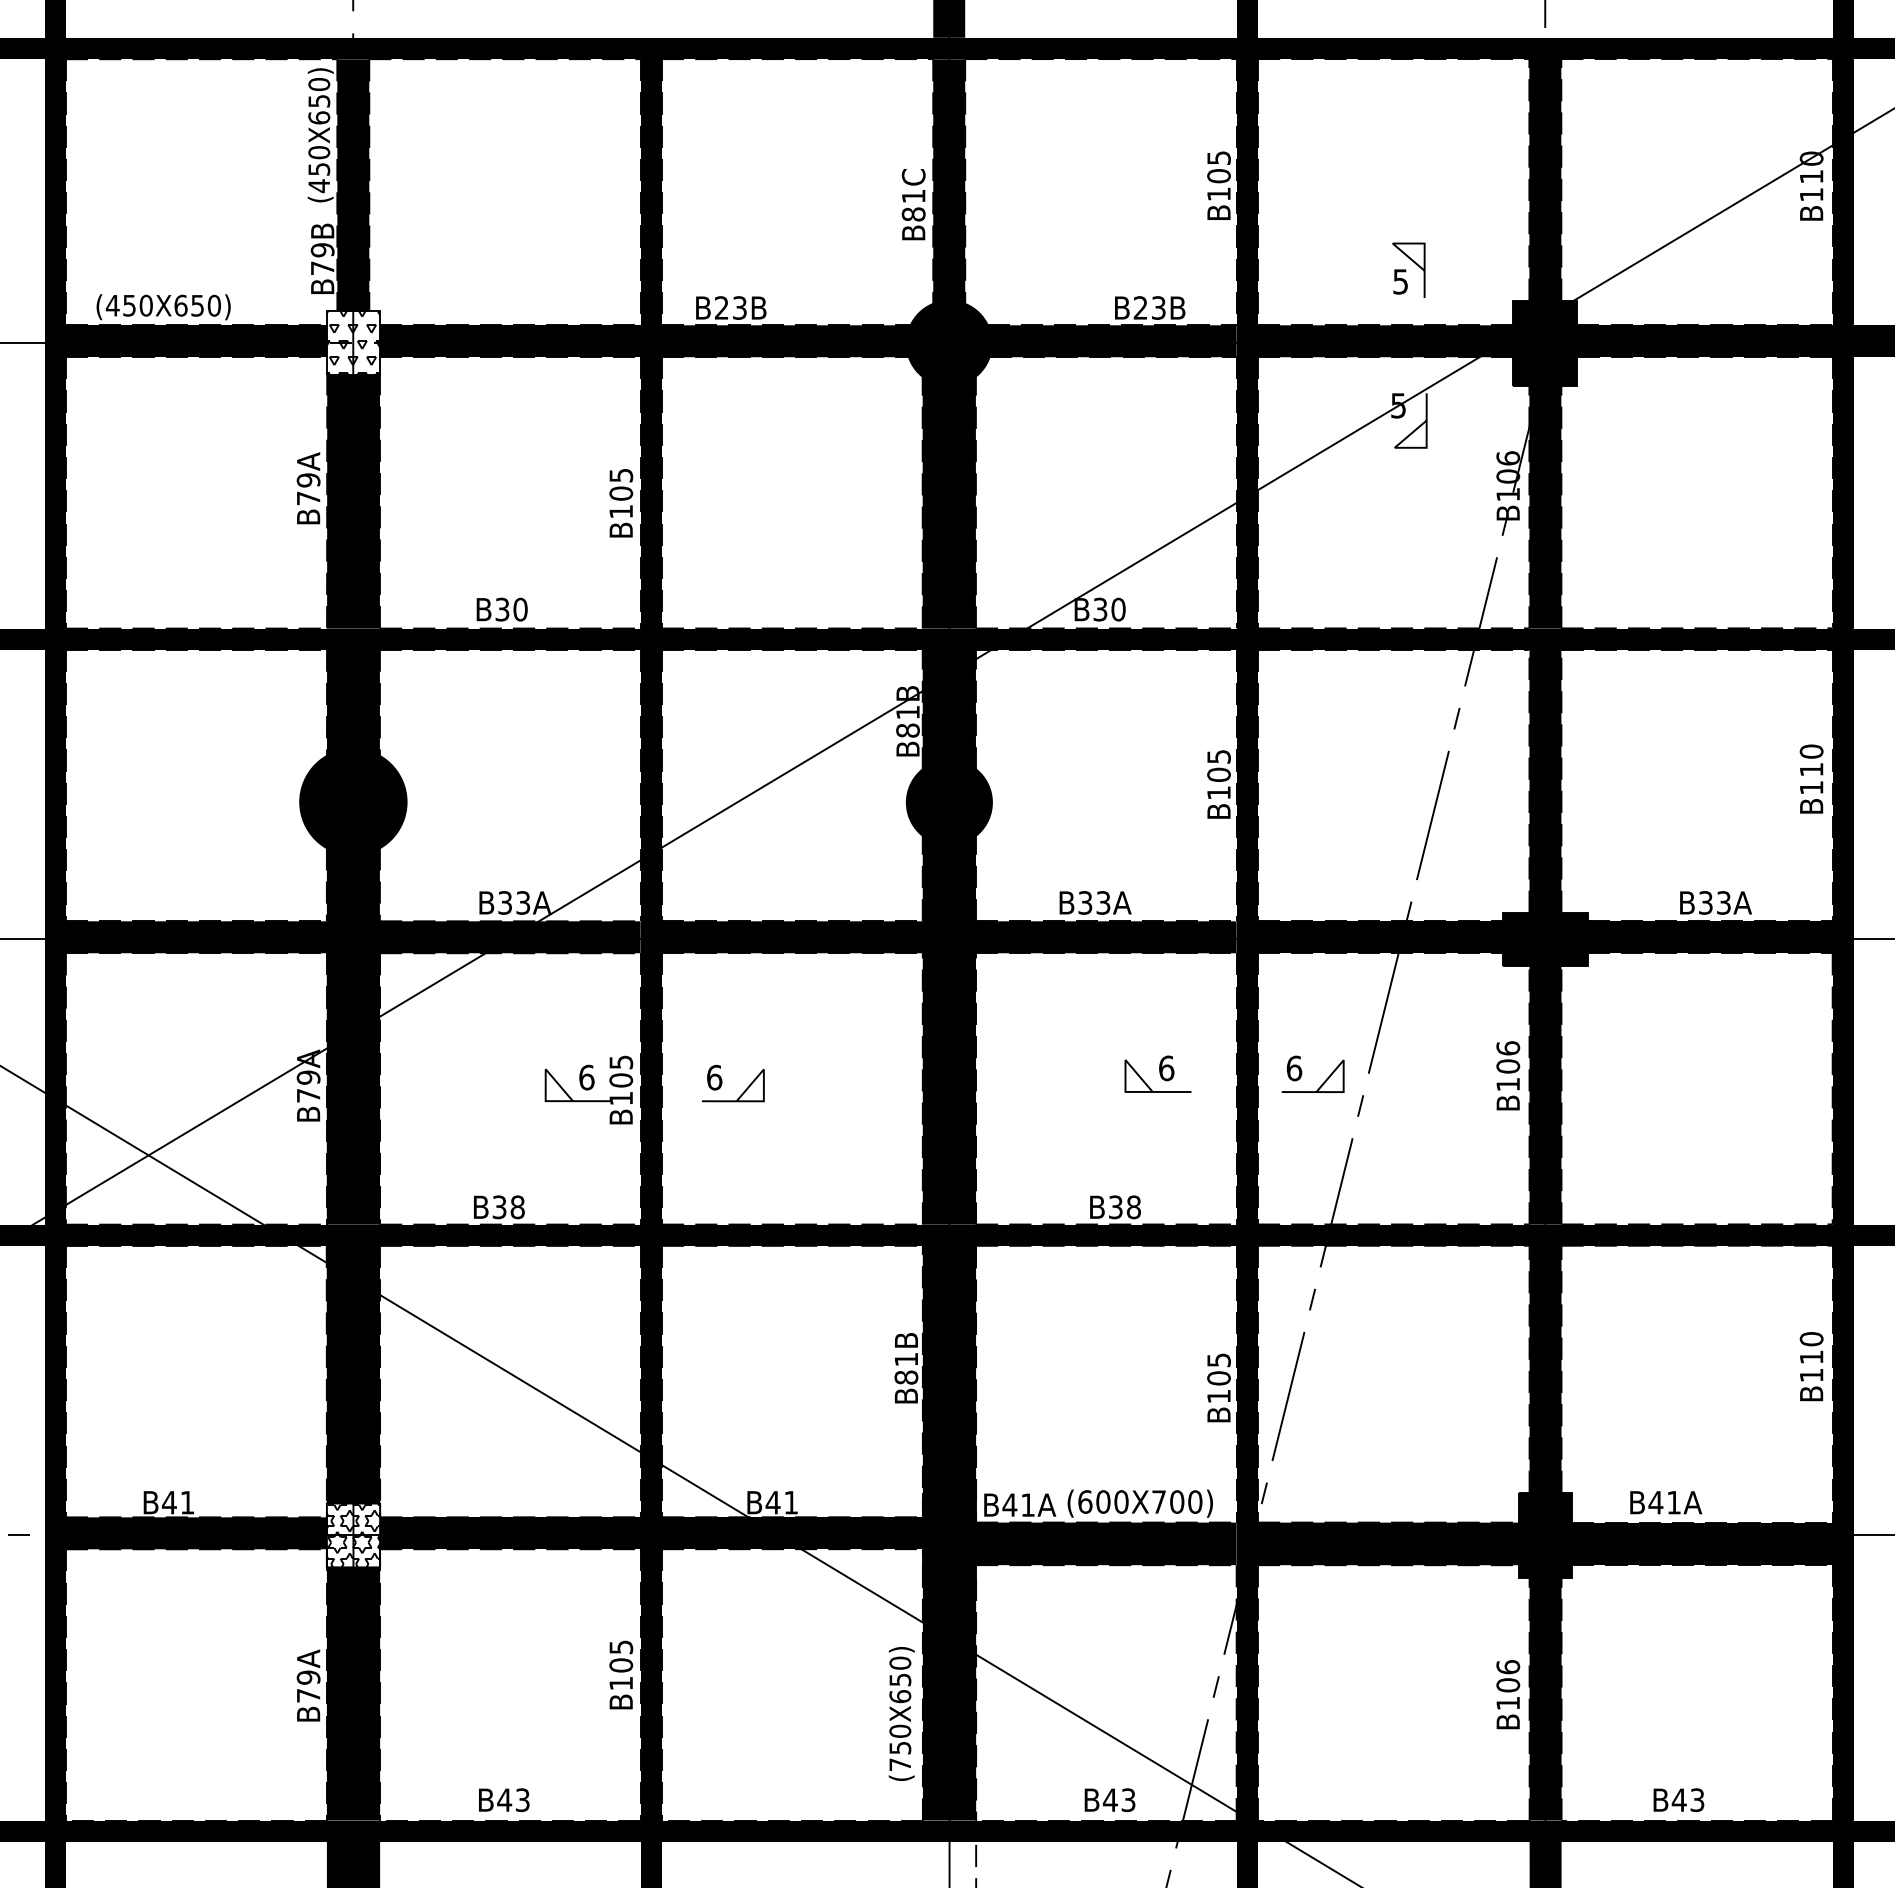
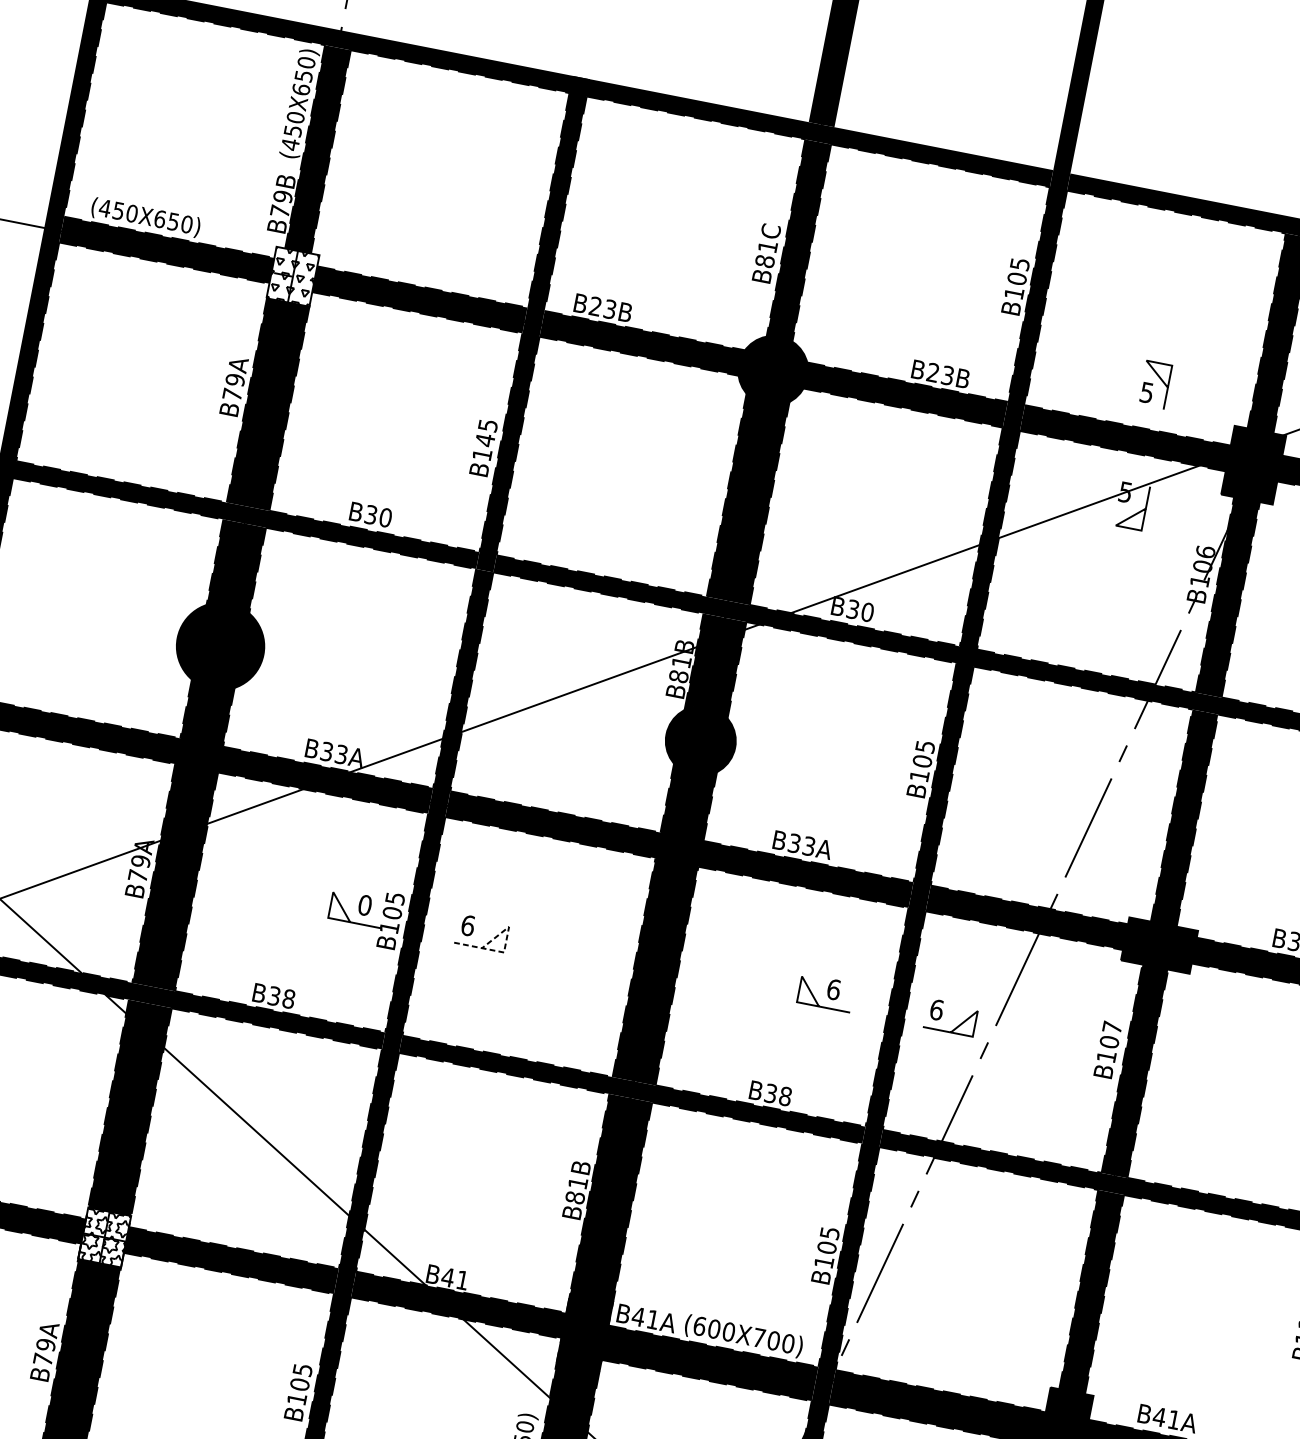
text: (621, 493) -> (485, 440), B105 -> B145
text: (1508, 1048) -> (1112, 1027), B106 -> B107
text: (586, 1077) -> (364, 905), 6 -> 0
line: (763, 1095) -> (504, 947), solid -> dashed

